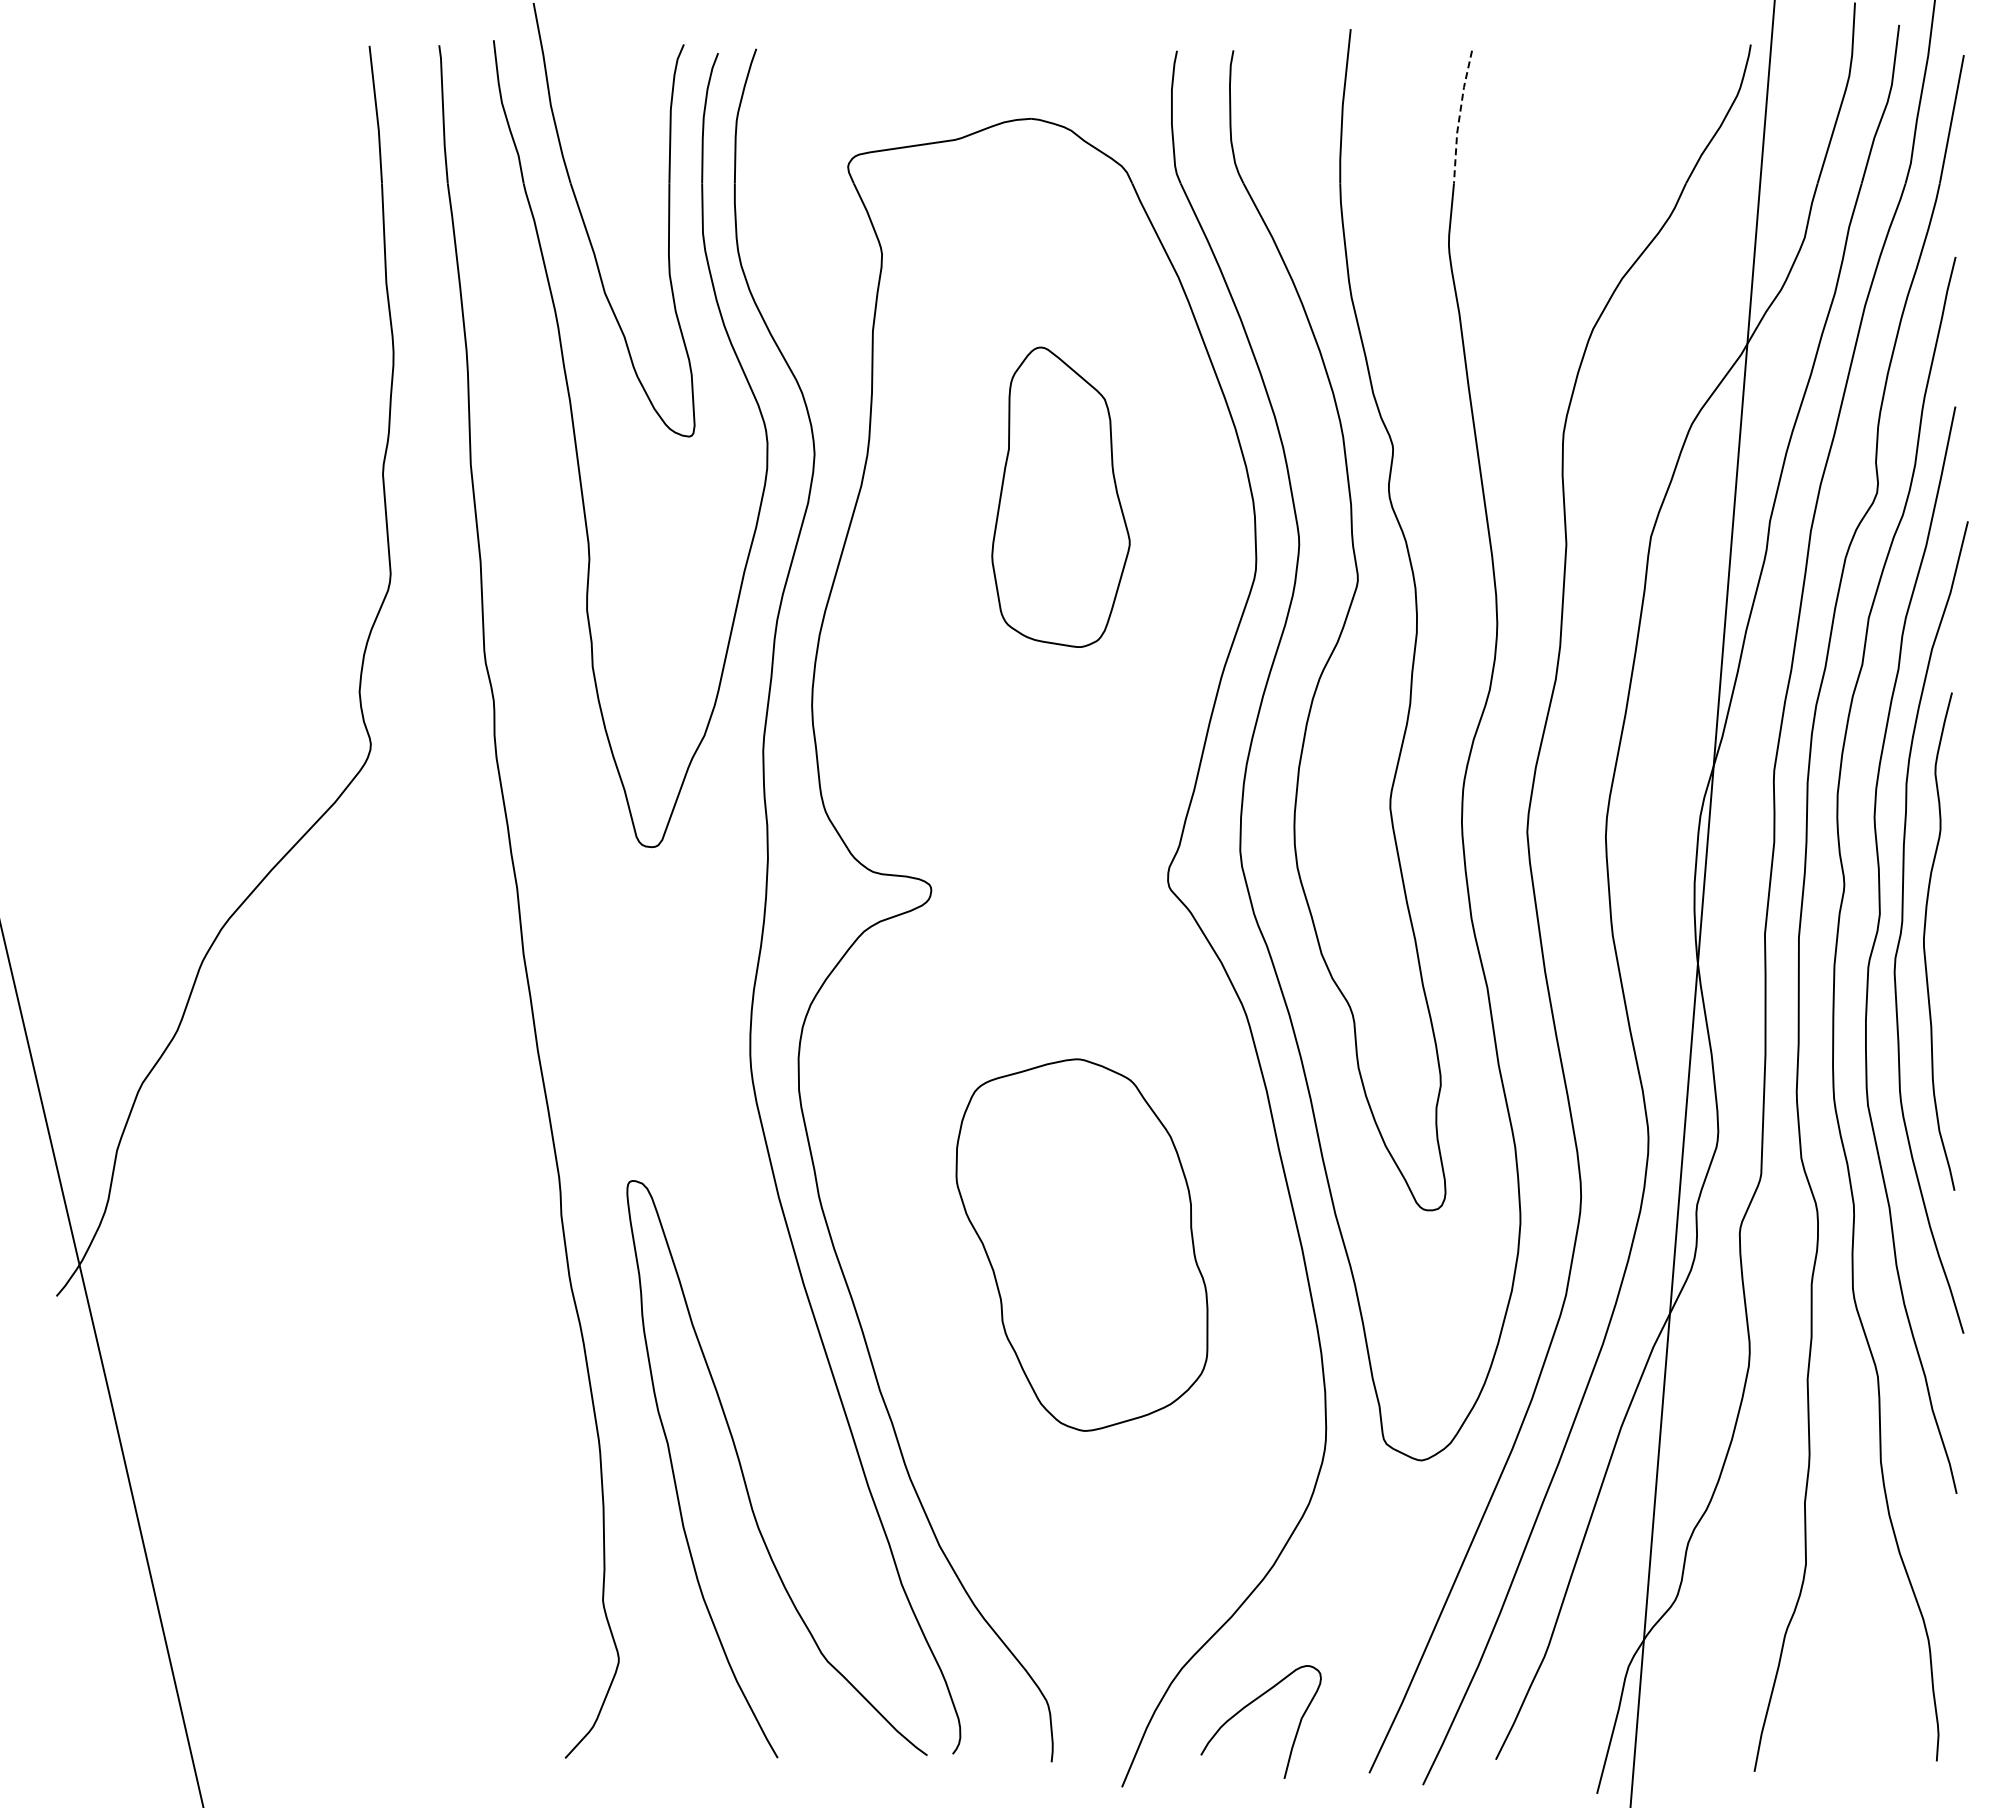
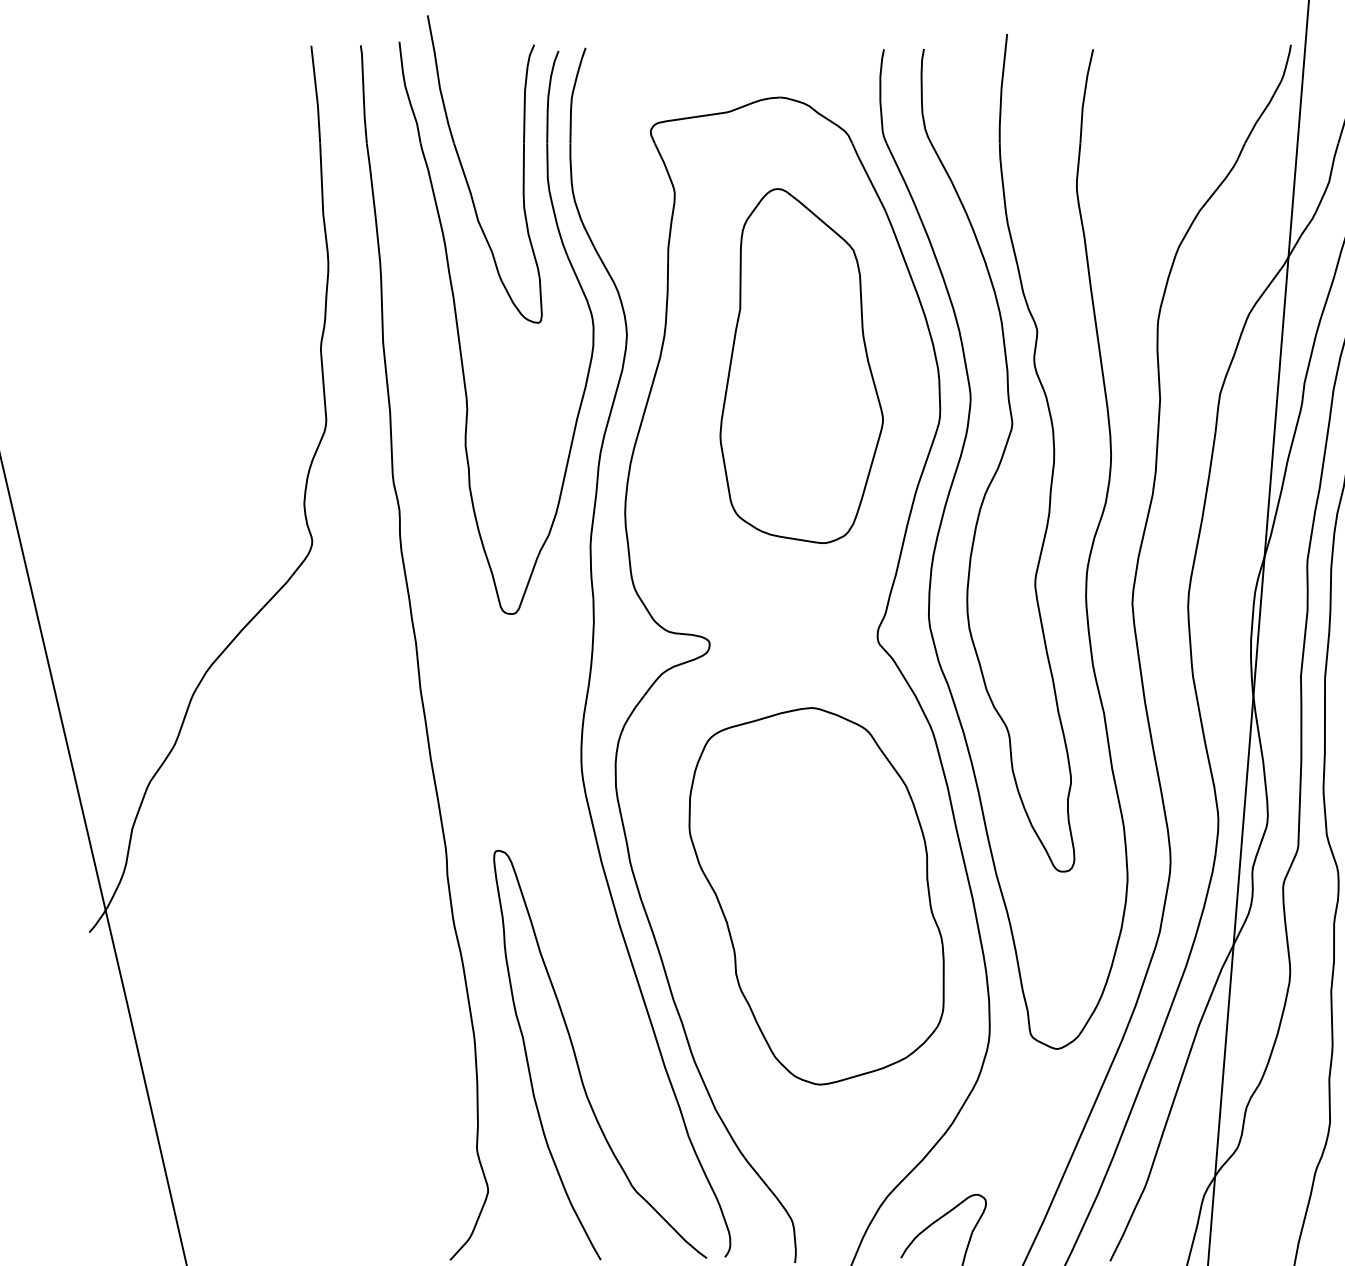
line: (1459, 116) -> (1084, 95), dashed -> solid
part: (1060, 496) -> (801, 365), size x1.67
part: (1081, 1244) -> (816, 895), size x1.43

